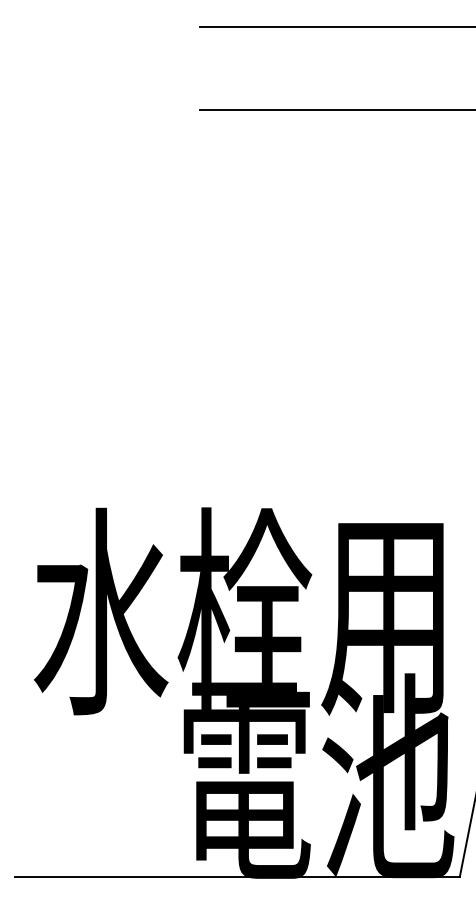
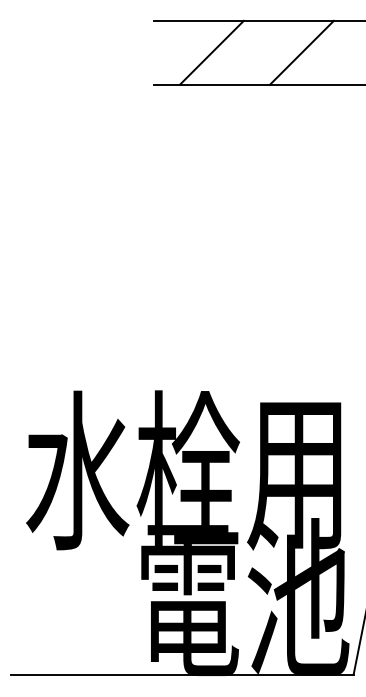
line: (275, 68) -> (211, 52), added
line: (392, 68) -> (301, 52), added

